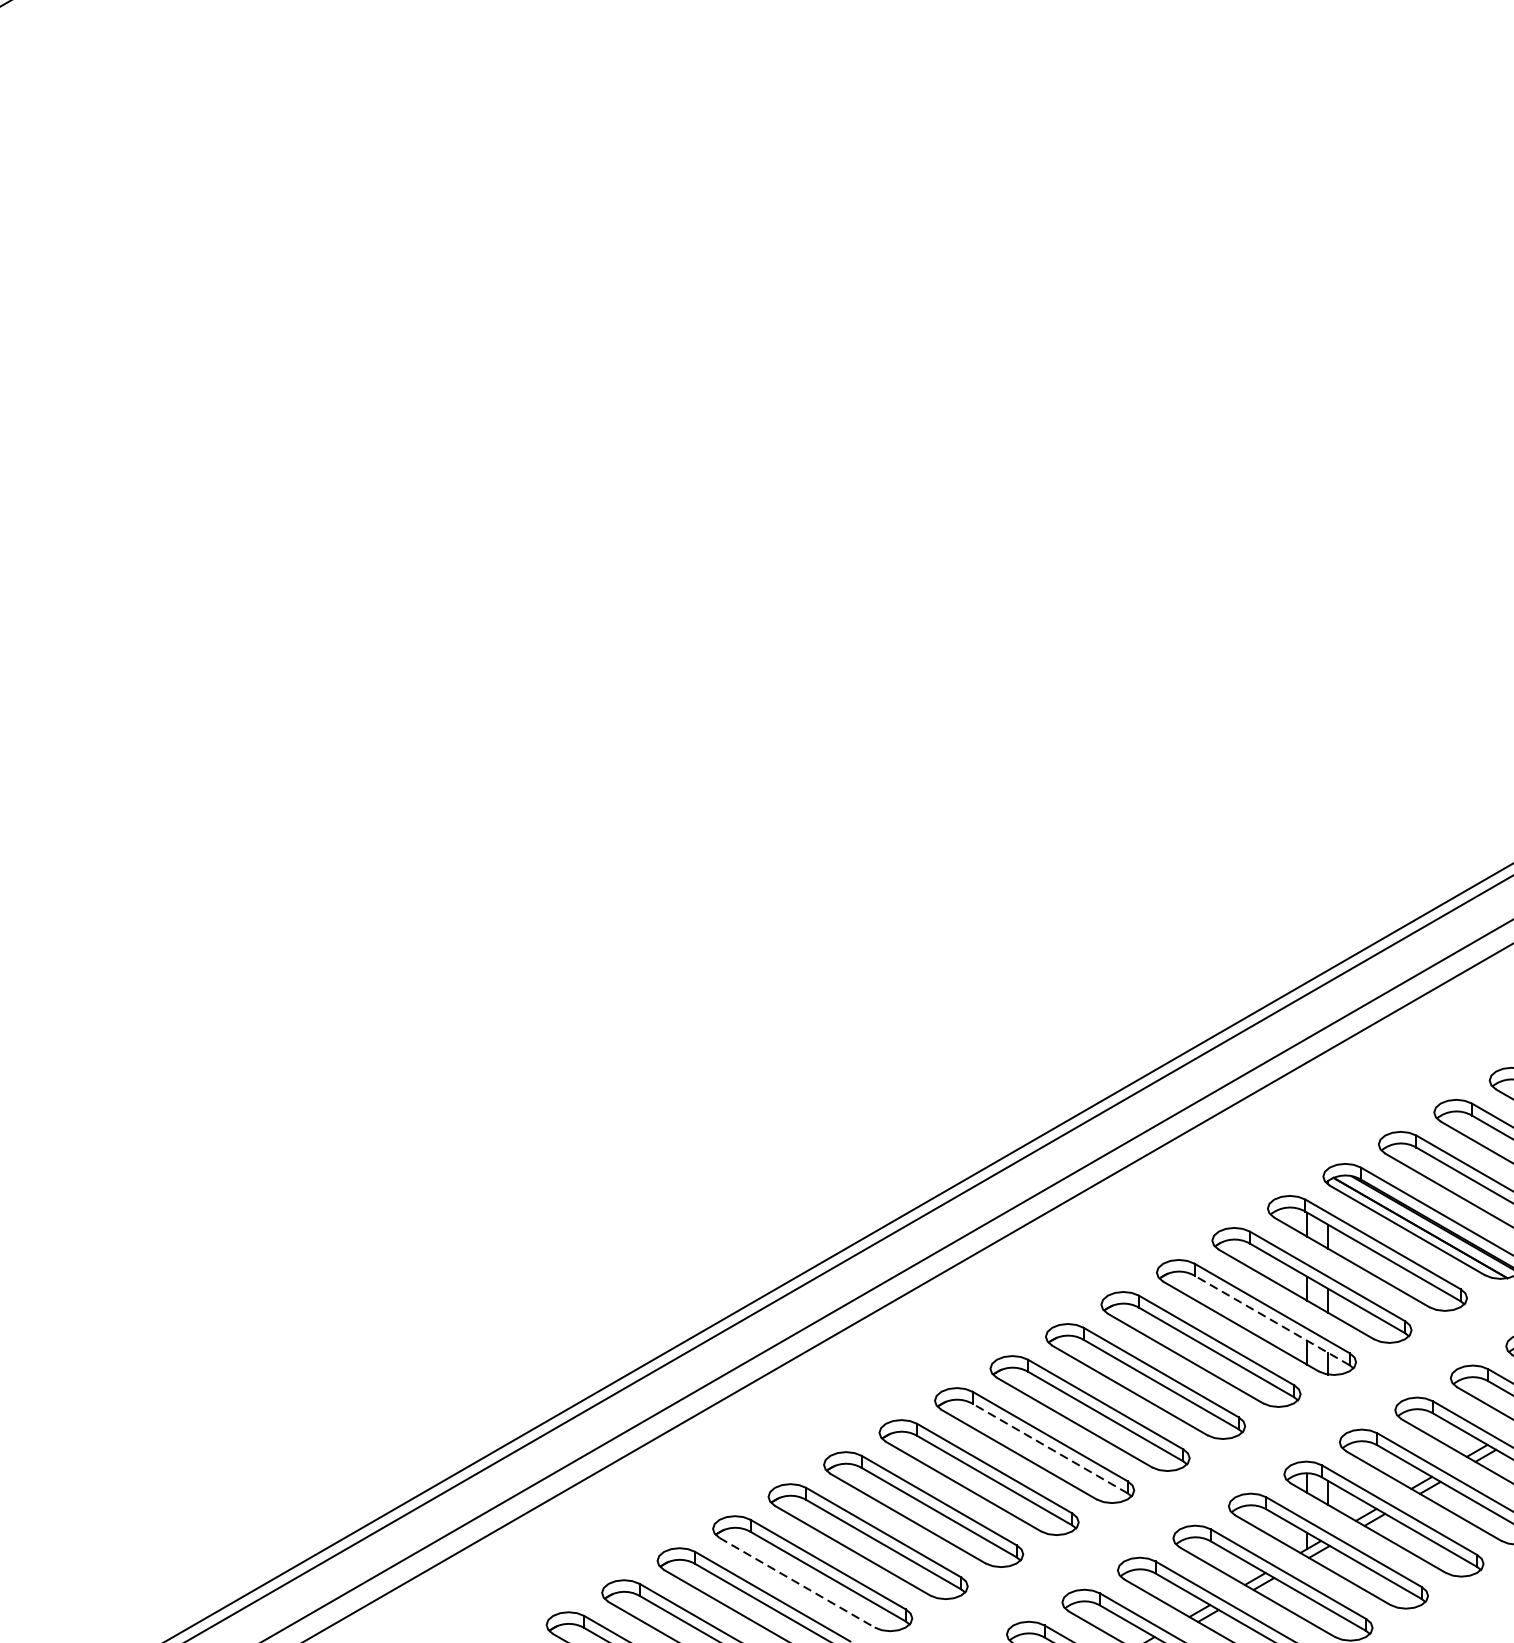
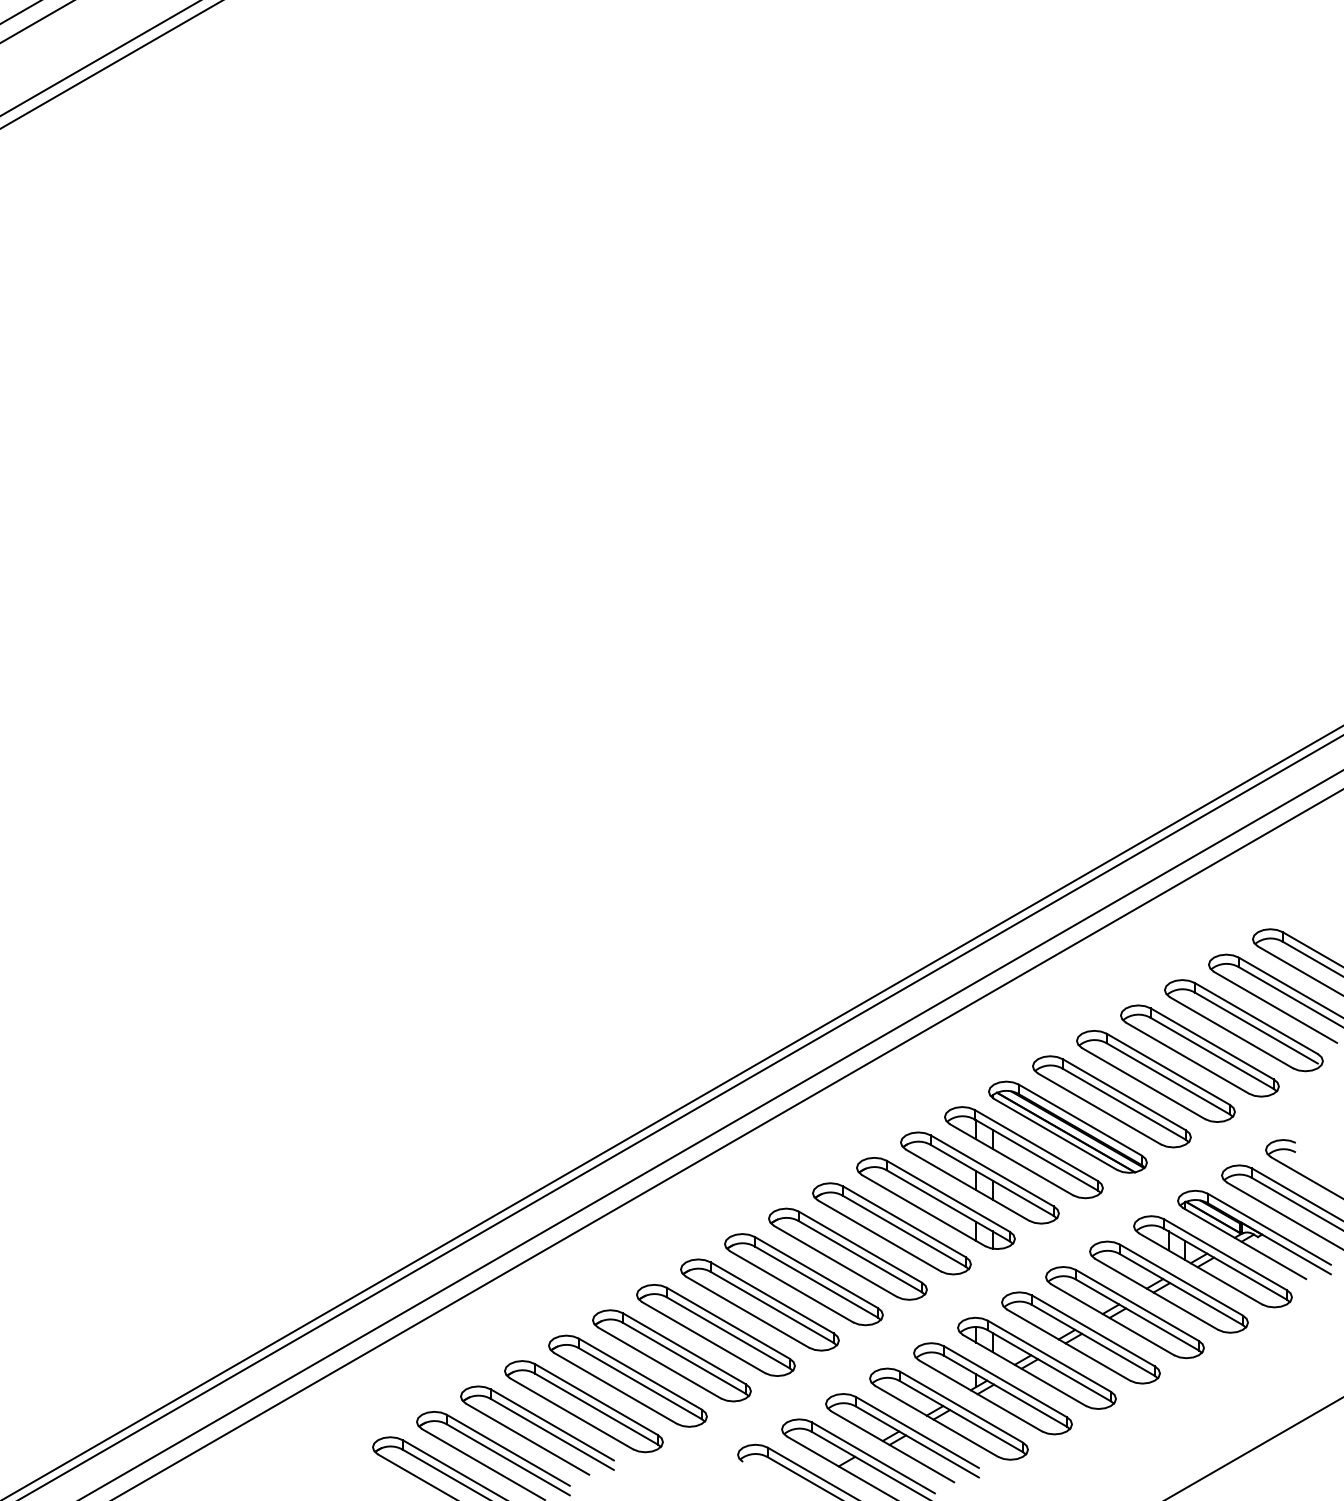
line: (1271, 1320) -> (947, 1205), dashed -> solid
line: (1049, 1448) -> (771, 1307), dashed -> solid
line: (798, 1583) -> (572, 1414), dashed -> solid

